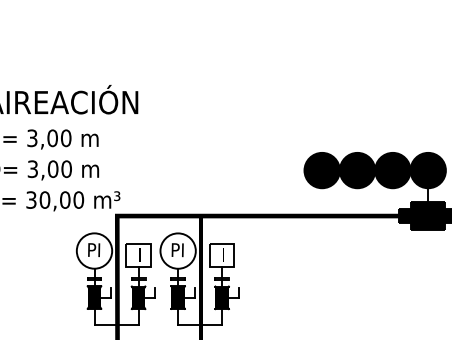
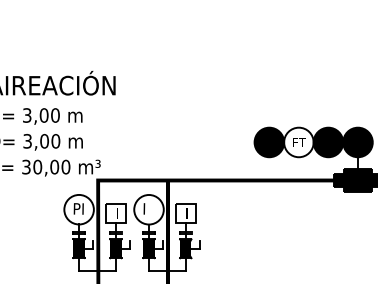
fill: (357, 170) -> (298, 142), removed
text: (178, 250) -> (149, 209), PI -> I

